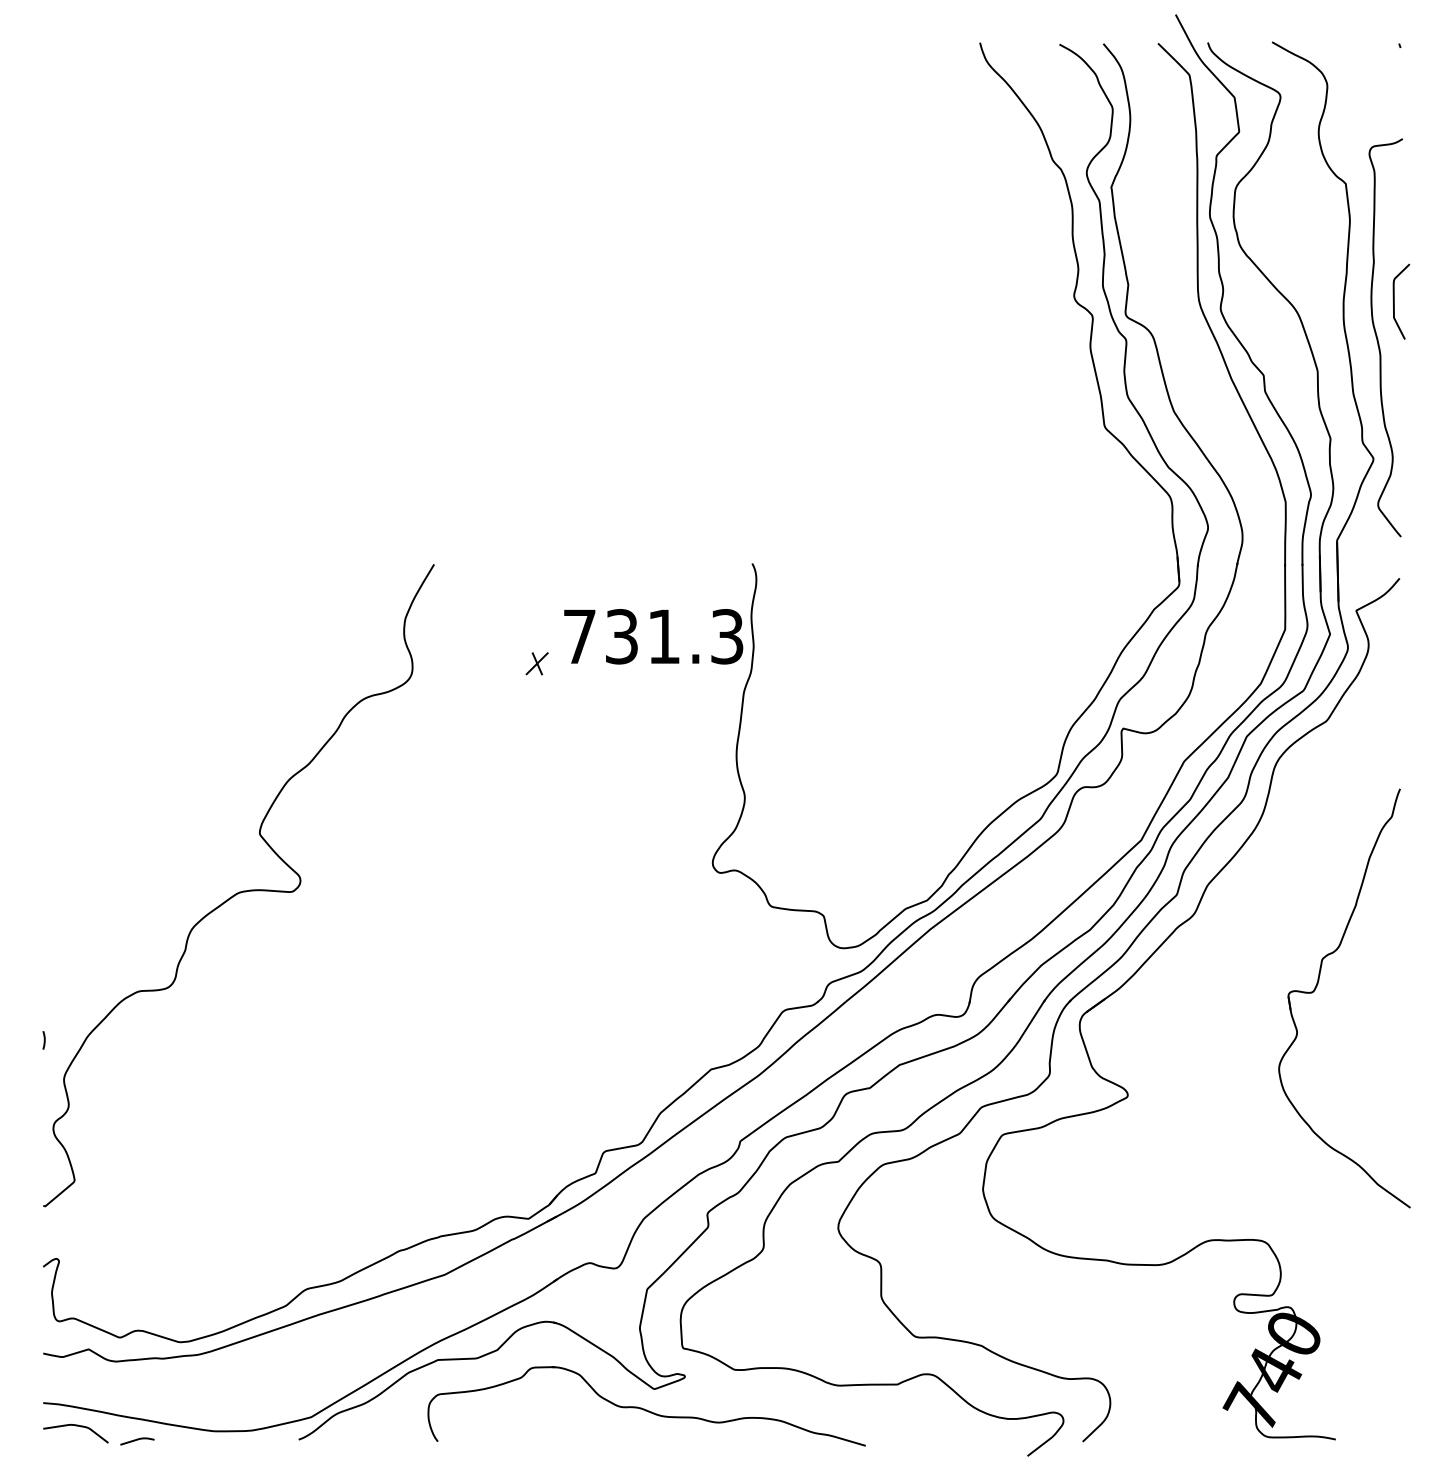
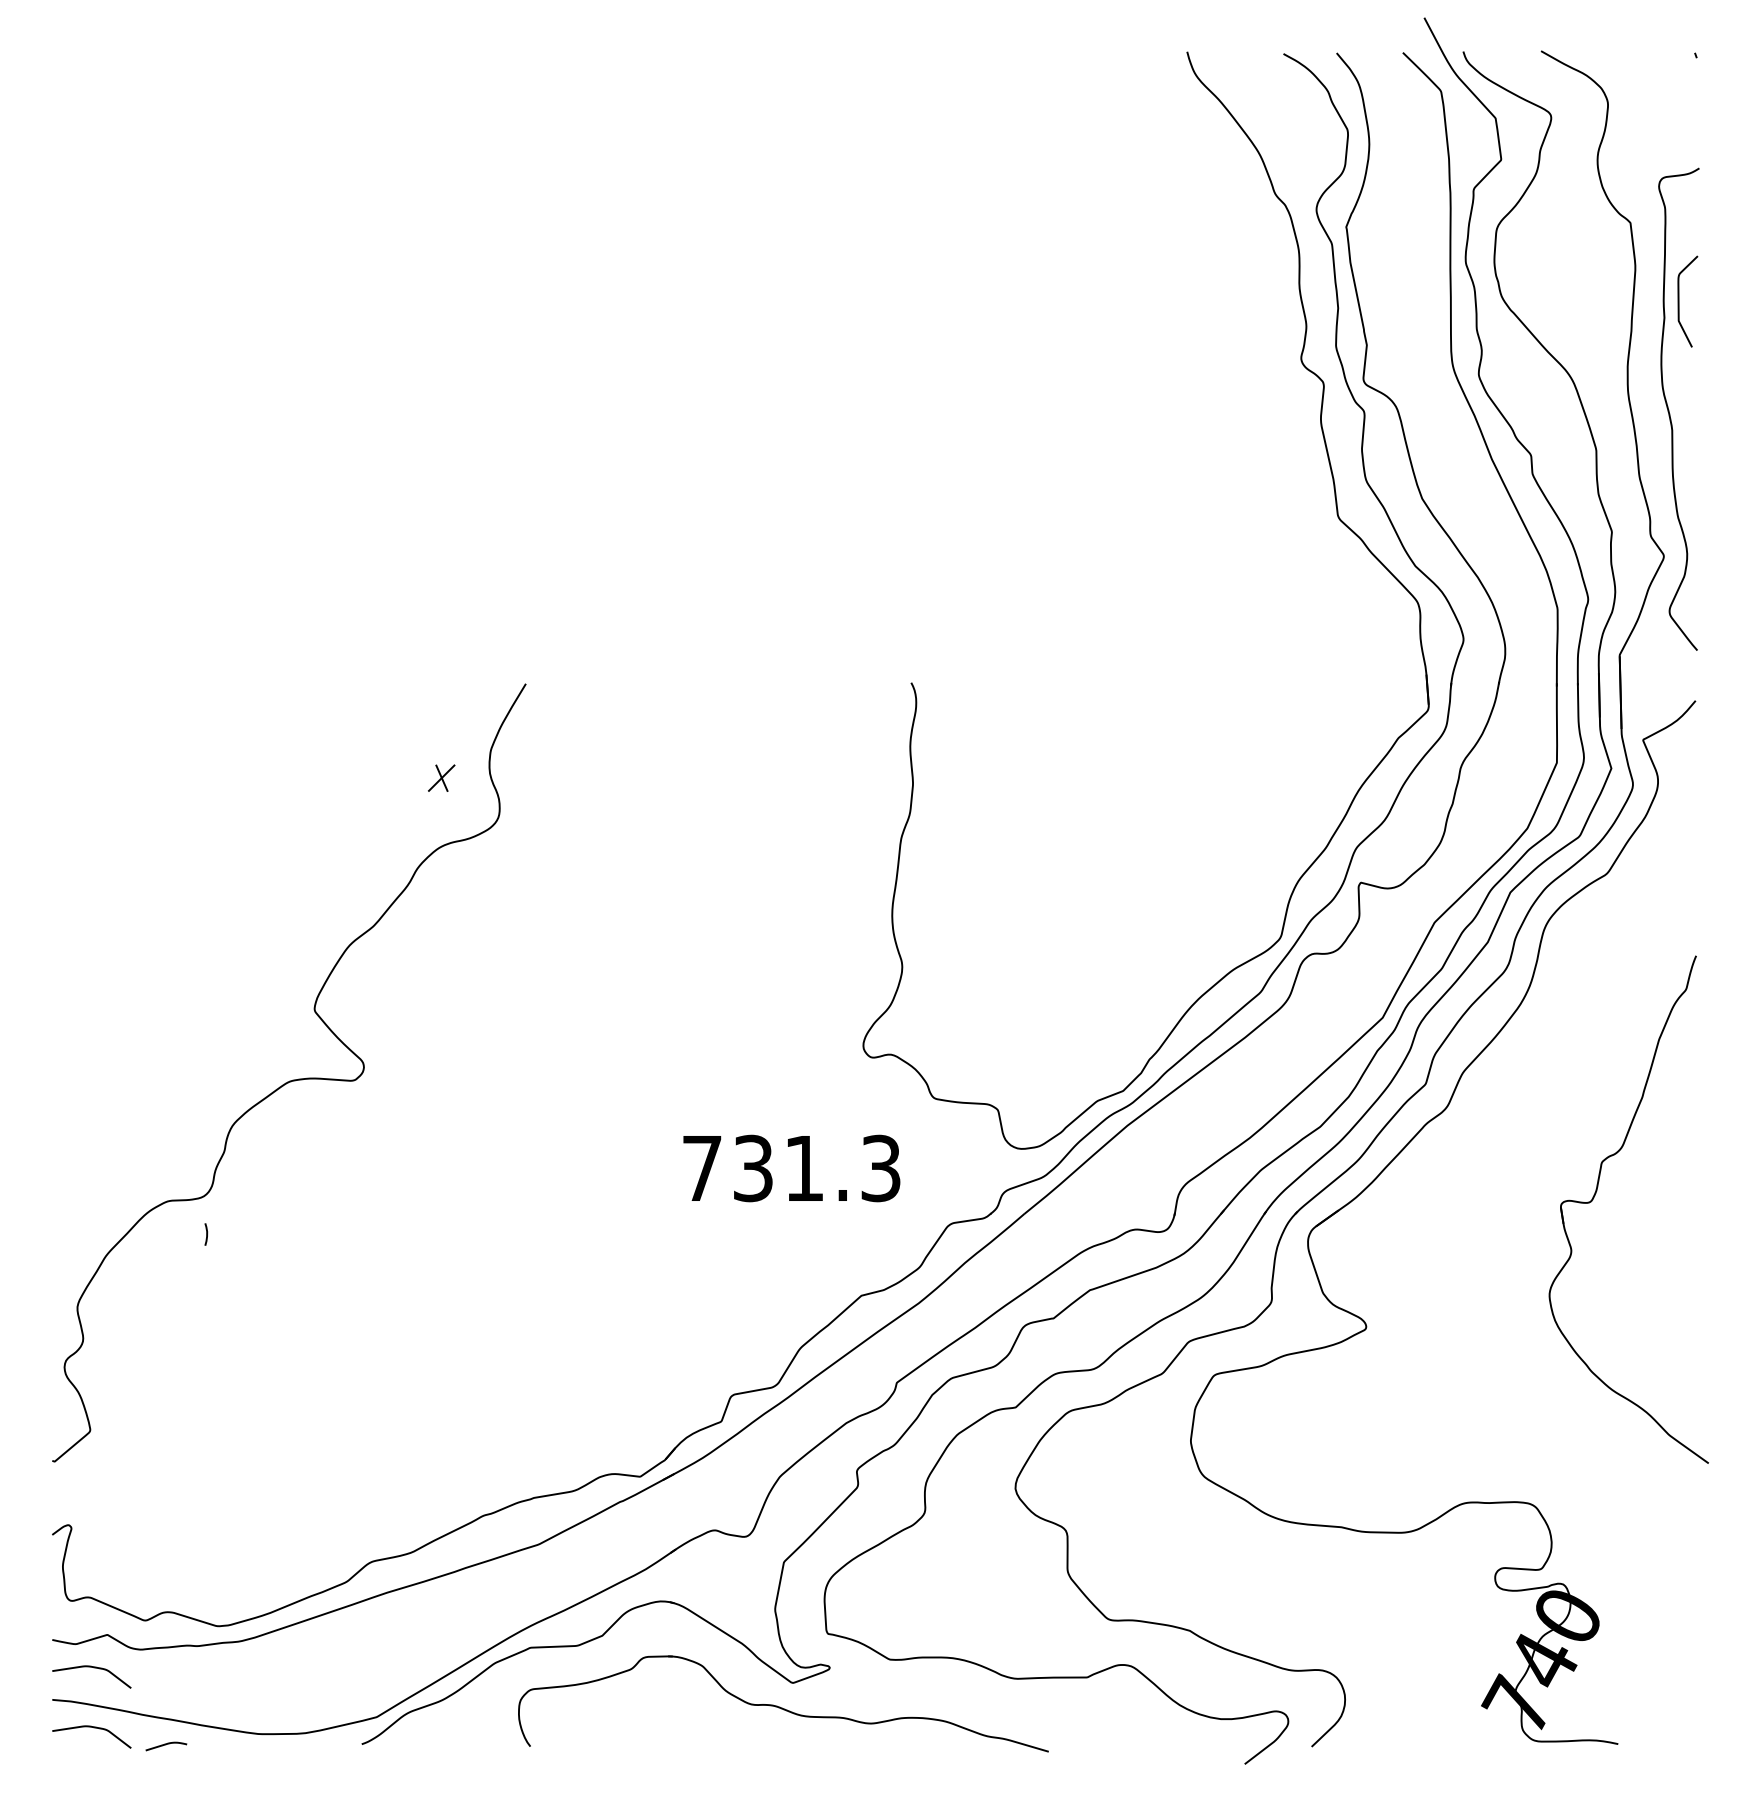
curve: (1394, 301) -> (1679, 301), moved
text: (653, 636) -> (791, 1168), moved
part: (537, 663) -> (441, 777), moved
curve: (44, 1040) -> (206, 1234), moved
curve: (77, 1377) -> (93, 1668), added

